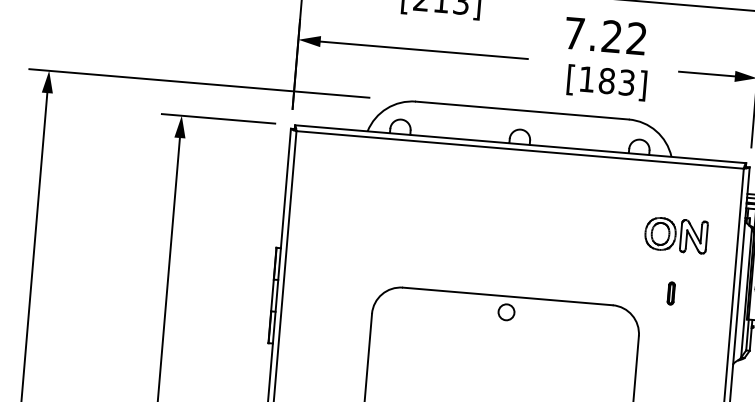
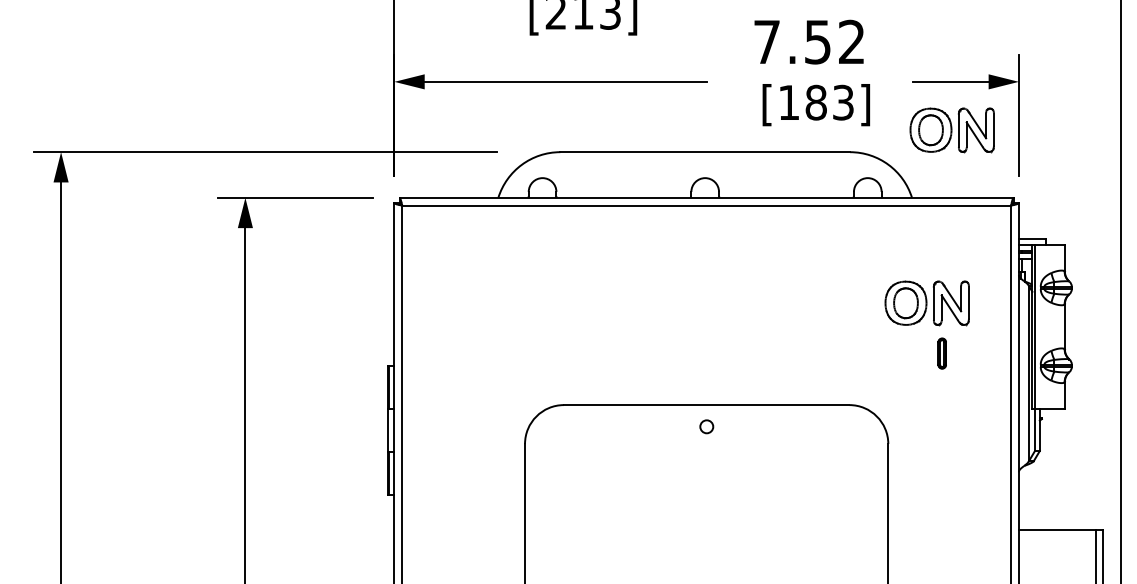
text: (611, 36) -> (817, 41), 7.22 -> 7.52
part: (704, 109) -> (951, 130), added
part: (670, 293) -> (941, 353), moved
circle: (506, 312) -> (706, 426), size x0.6

